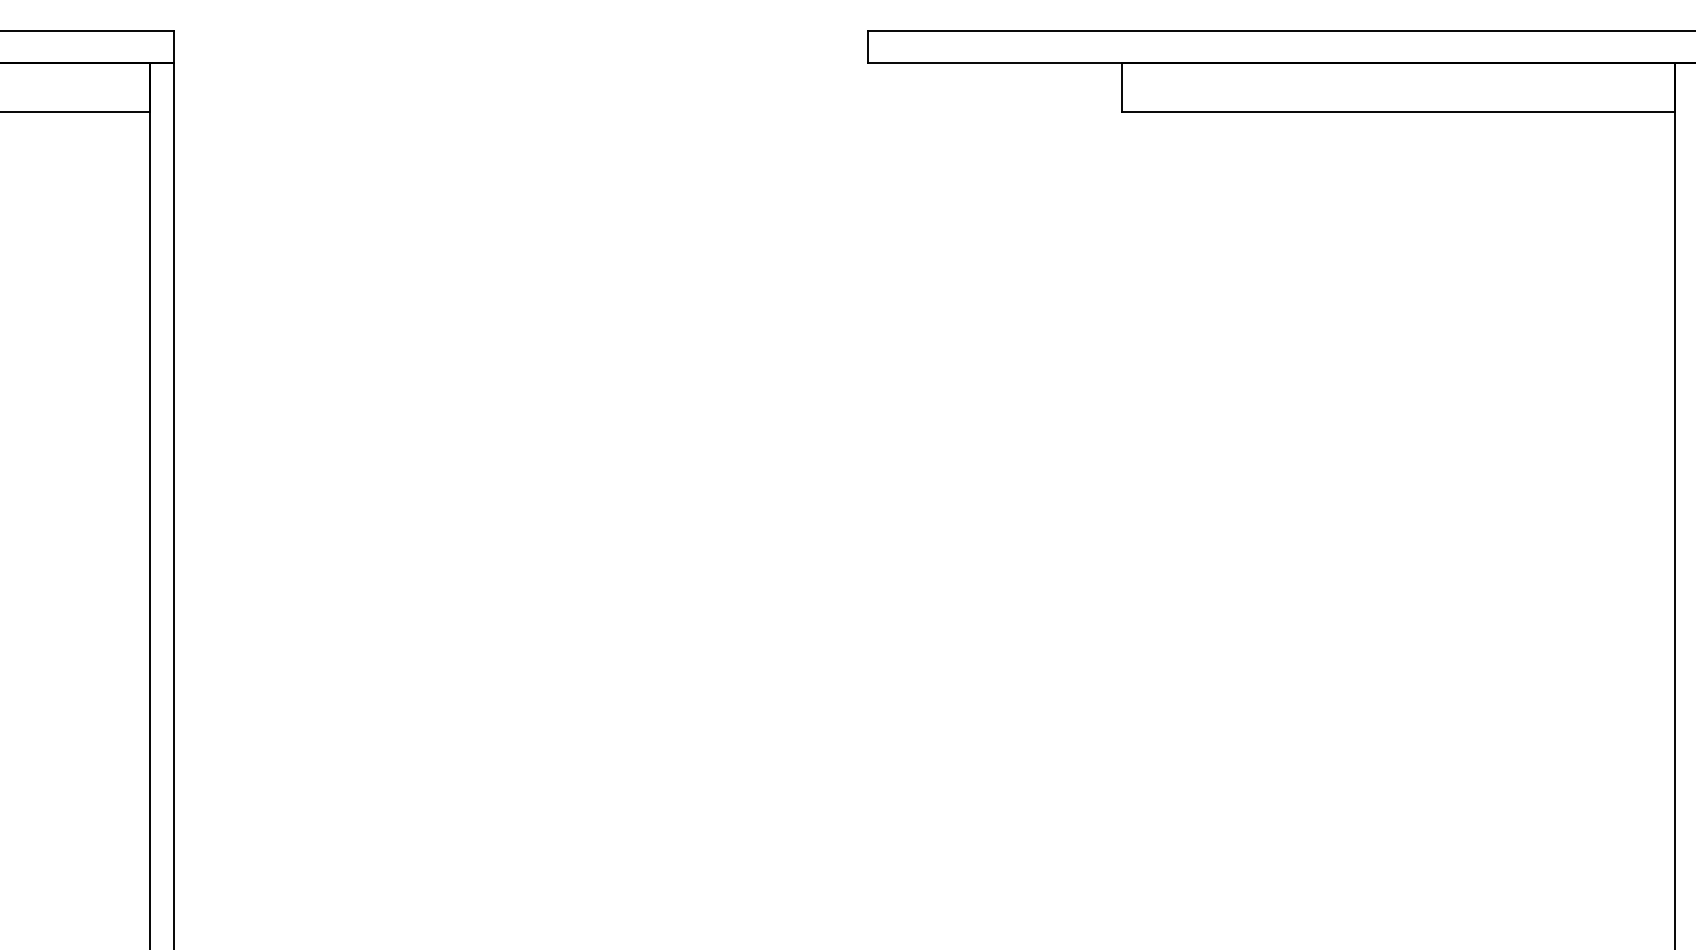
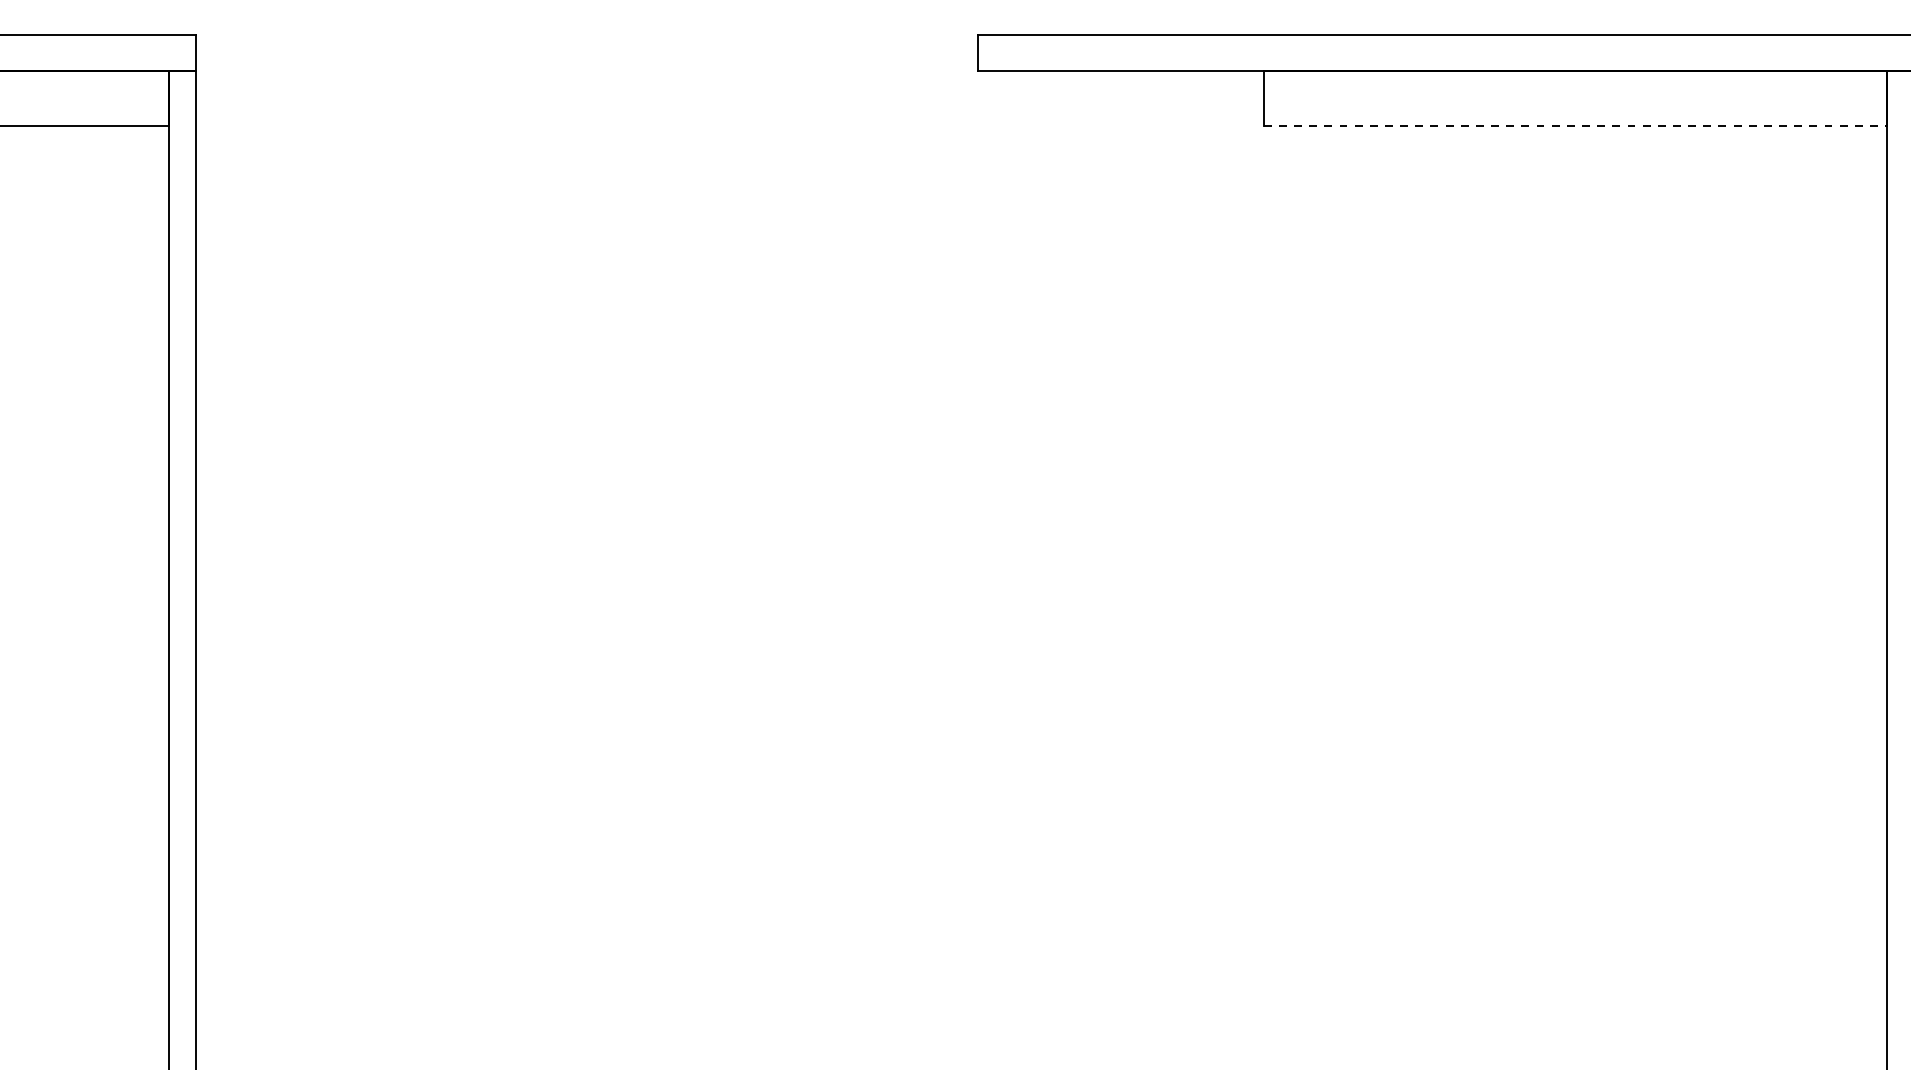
line: (1398, 111) -> (1575, 125), solid -> dashed

